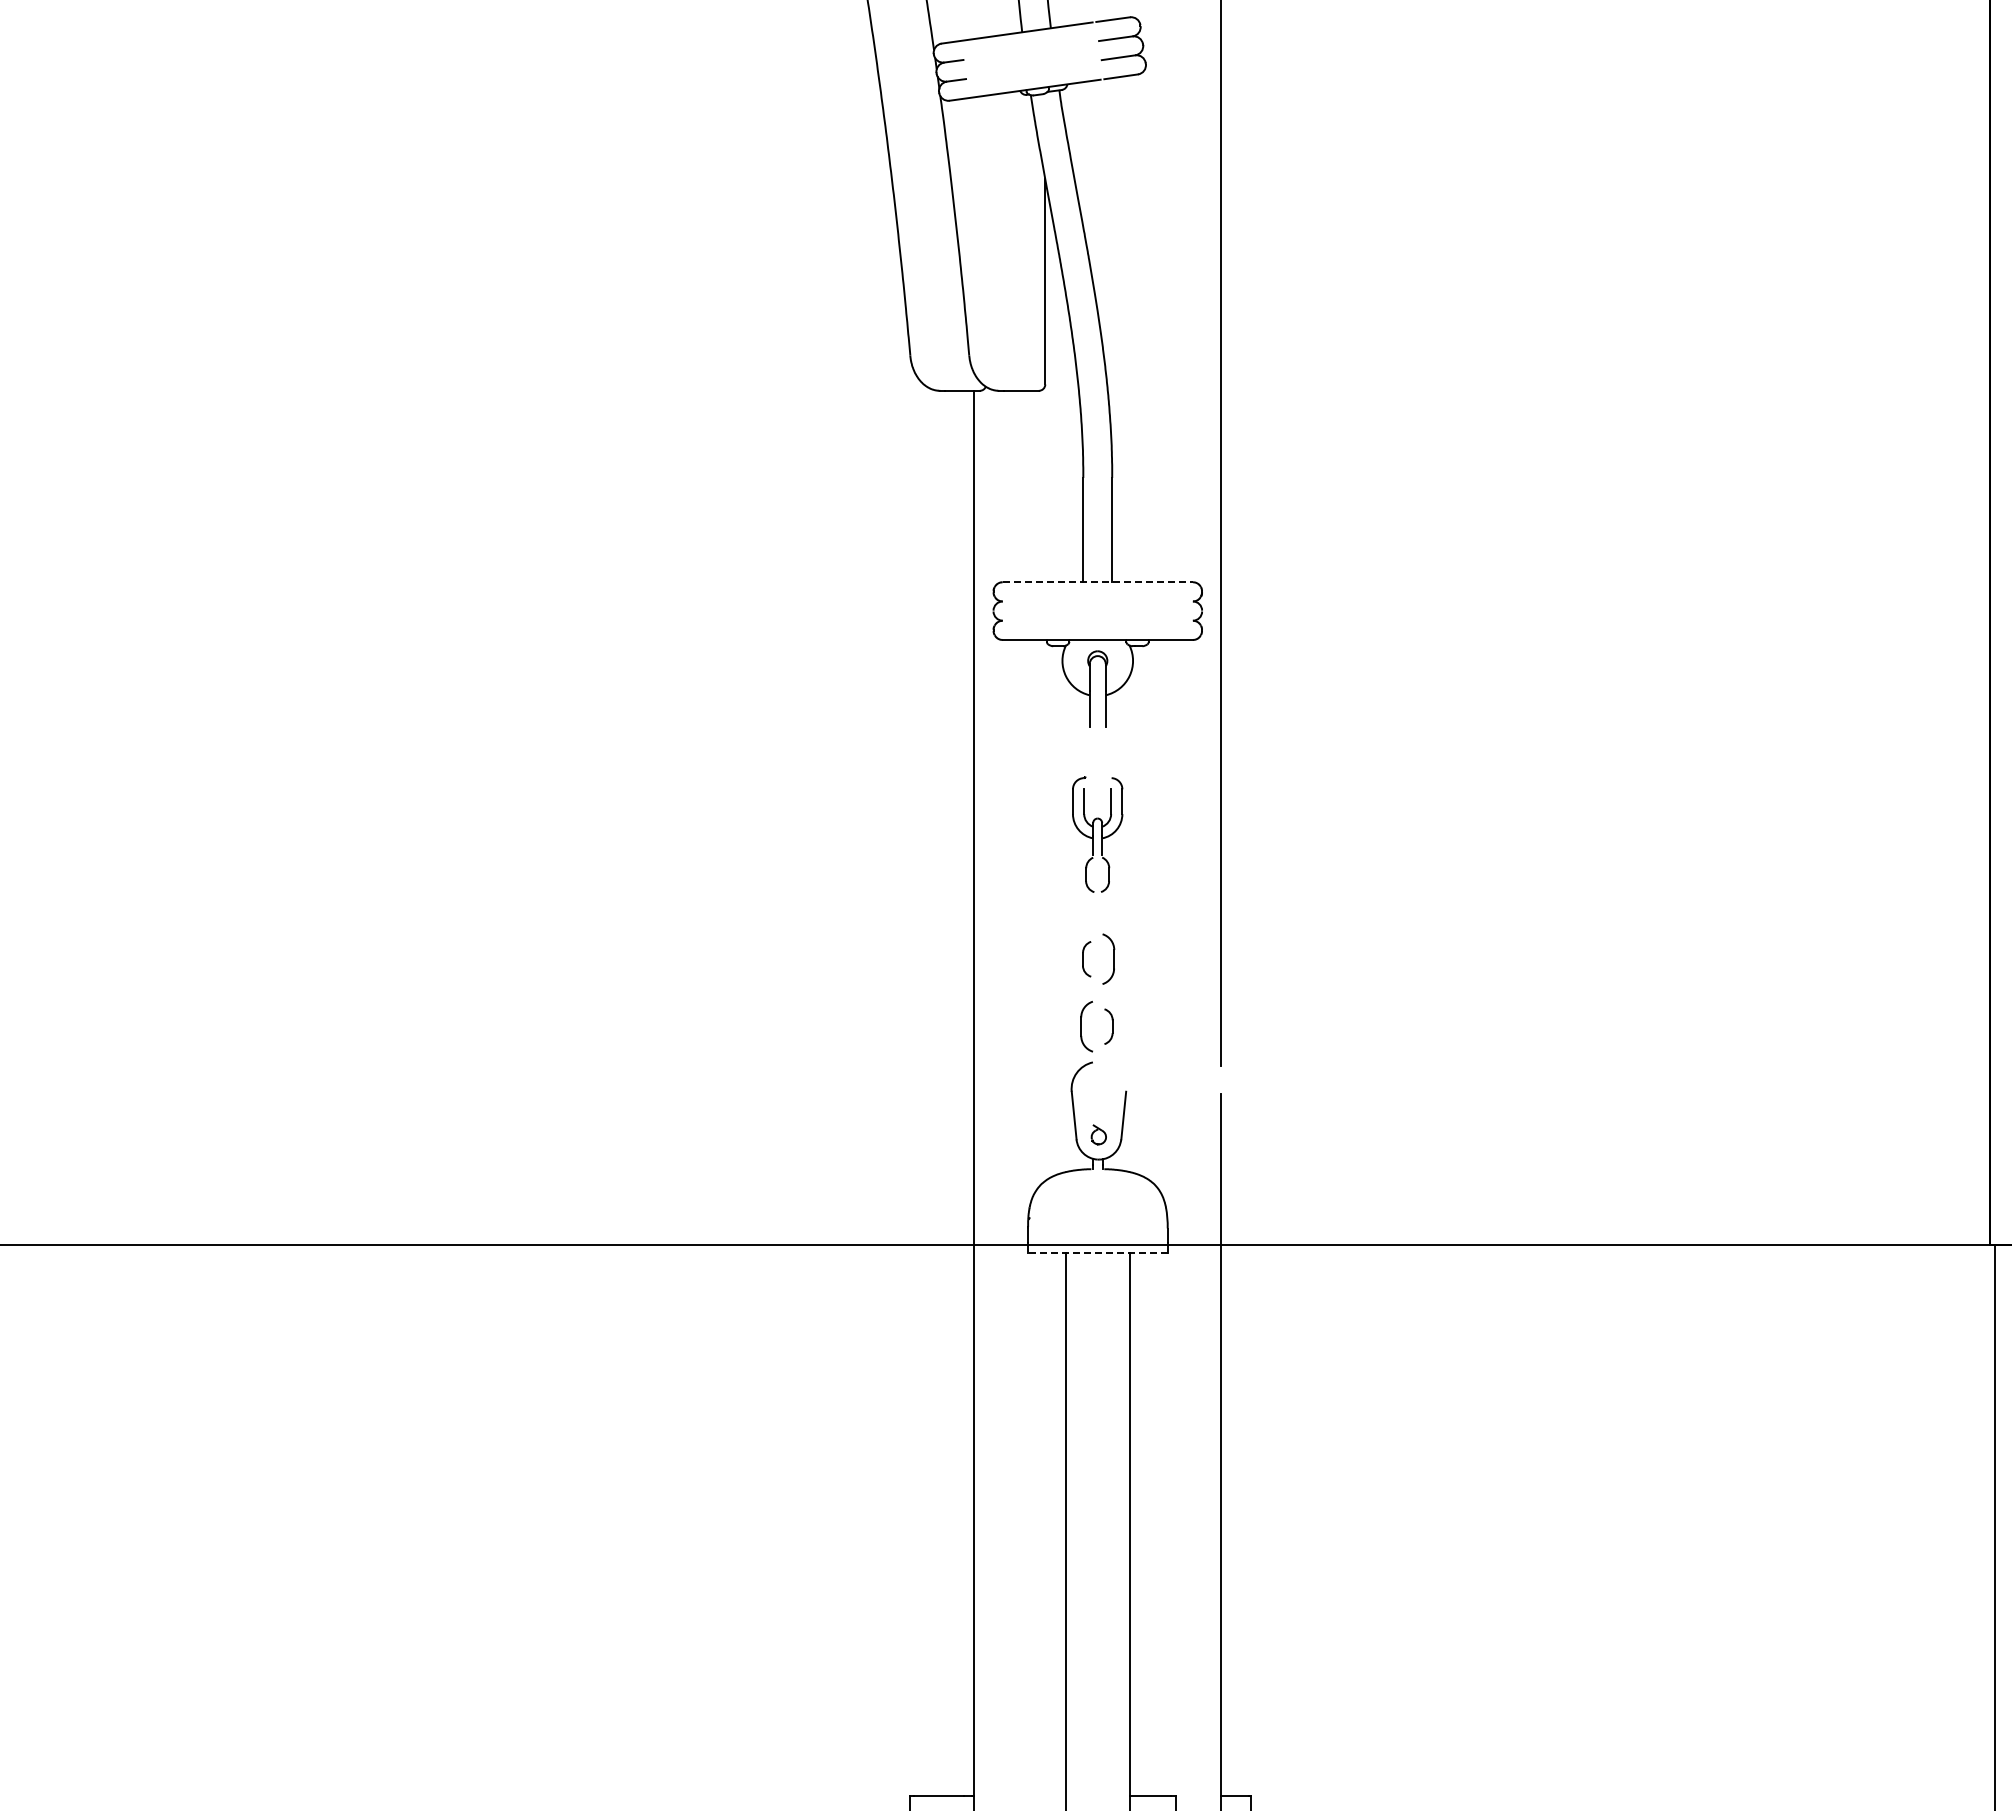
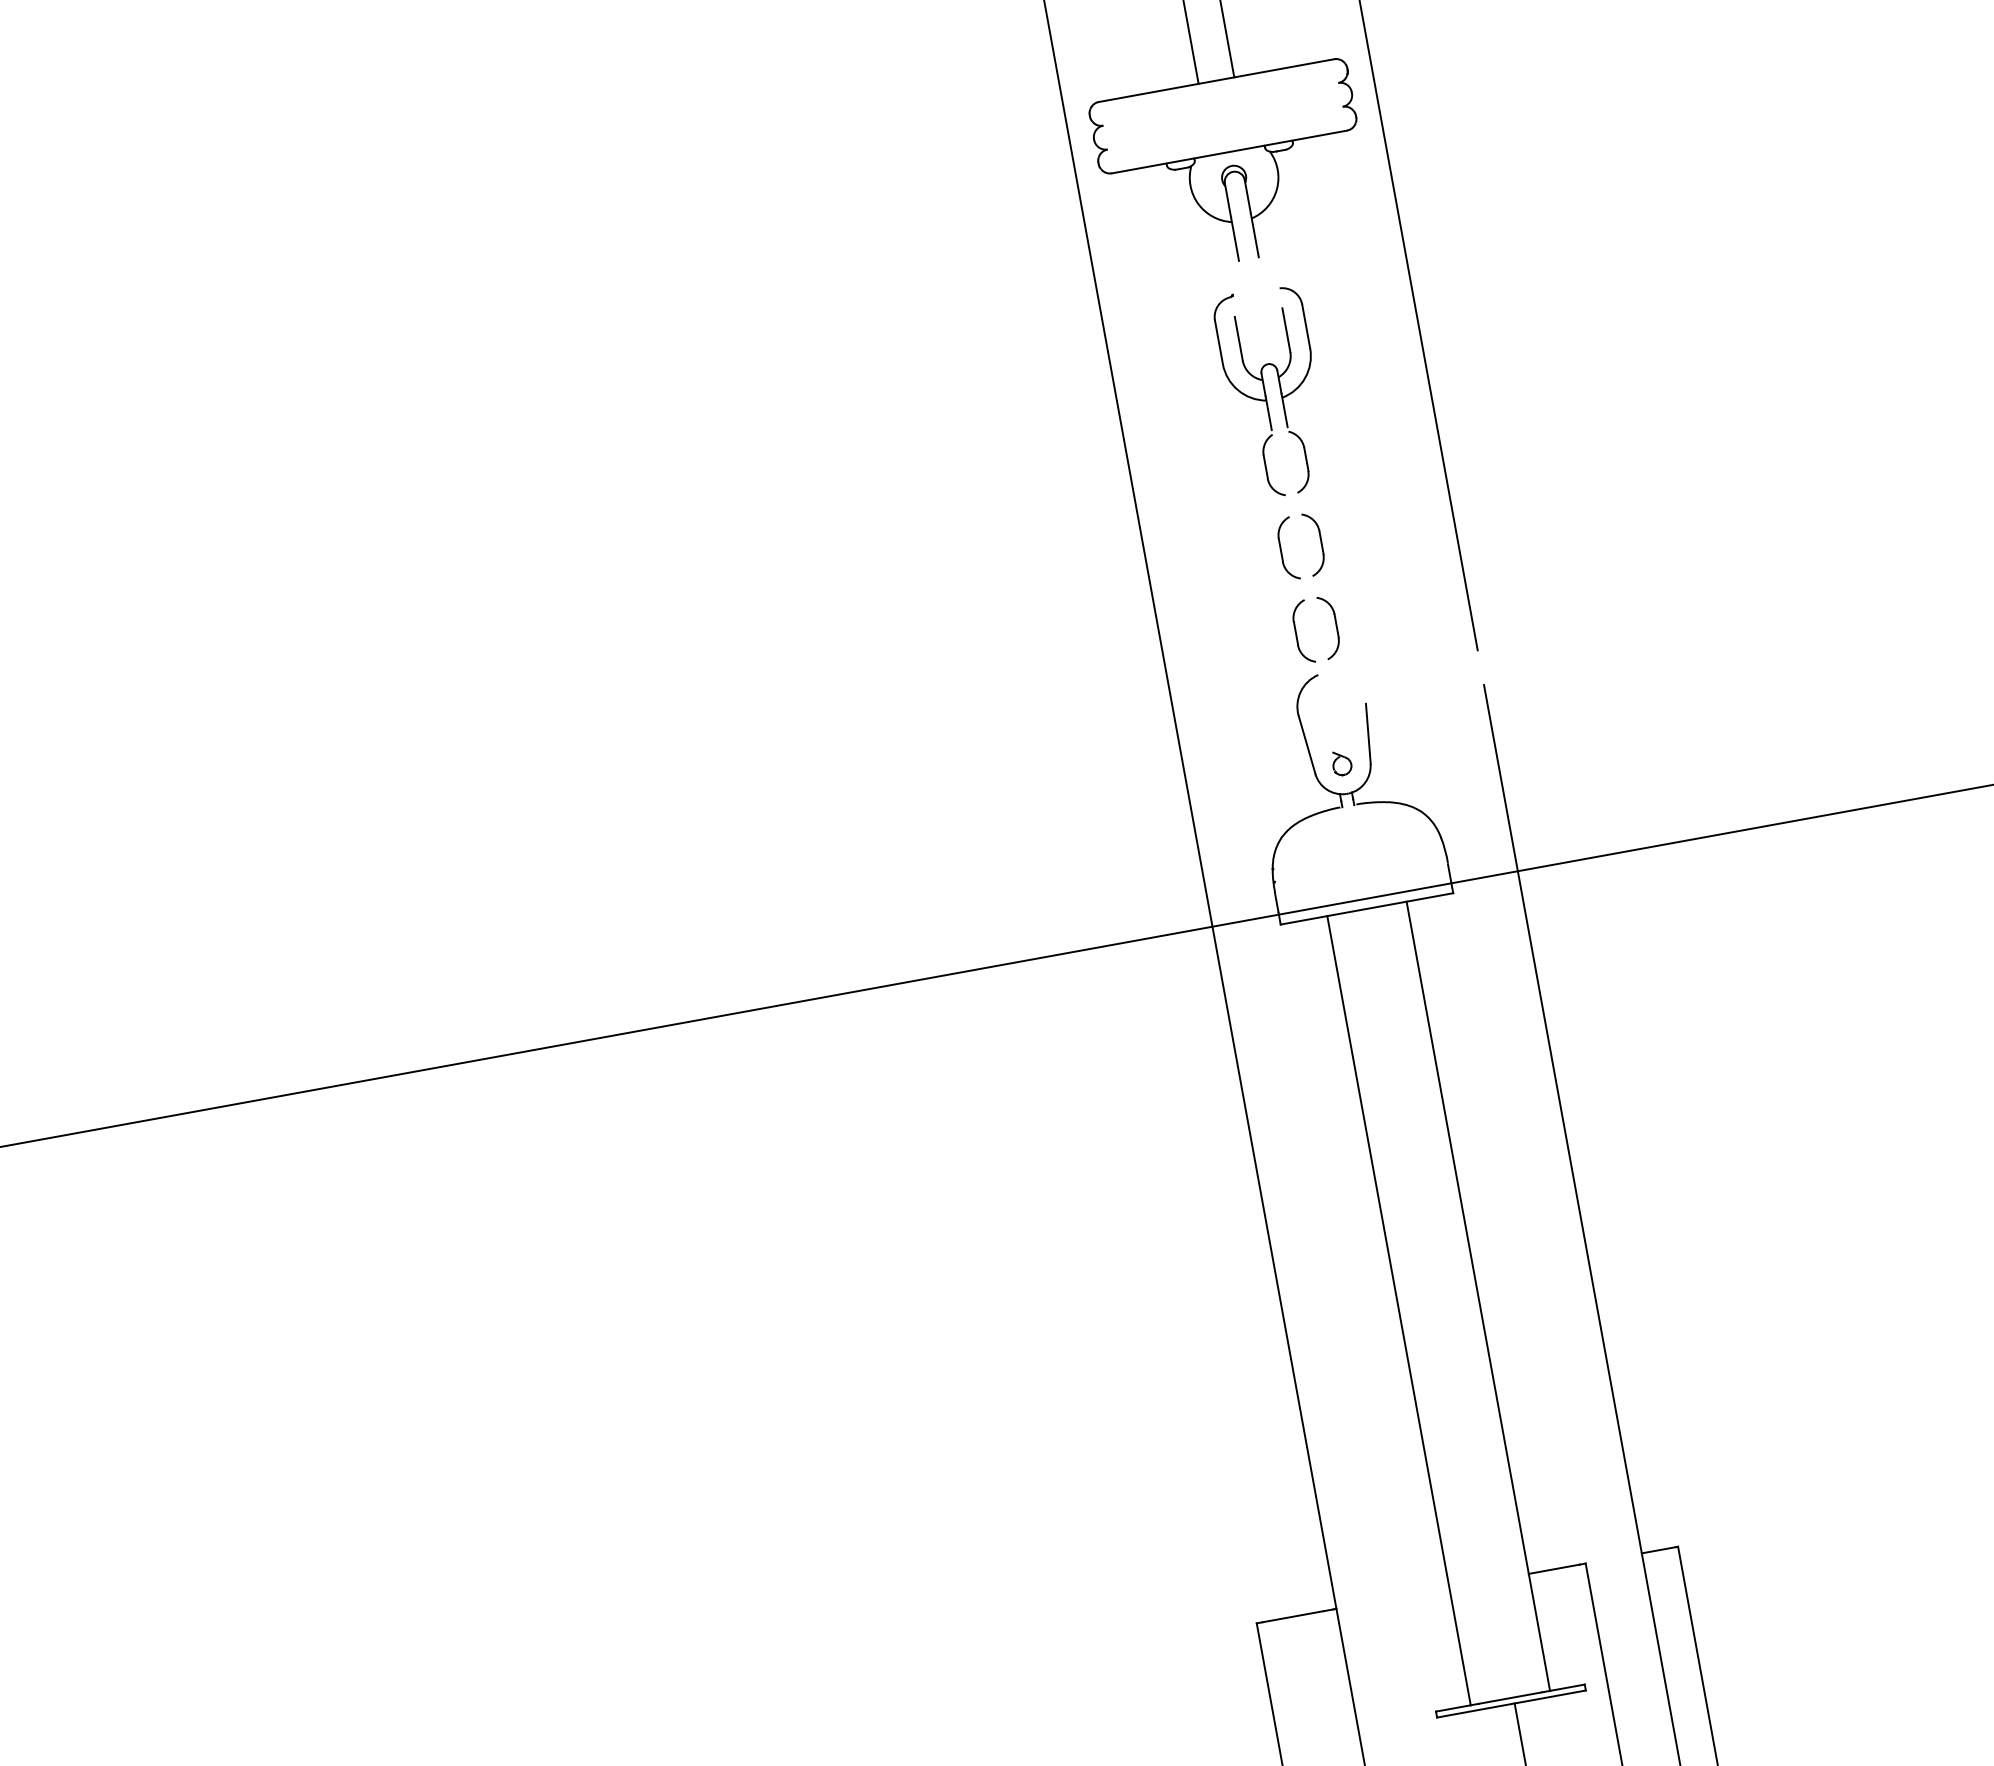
line: (1098, 582) -> (1217, 80), dashed -> solid
part: (1097, 834) -> (1272, 392), size x1.43
part: (1086, 958) -> (1287, 548), size x1.43
part: (1108, 1026) -> (1329, 627), size x1.43
line: (1097, 1252) -> (1366, 908), dashed -> solid

